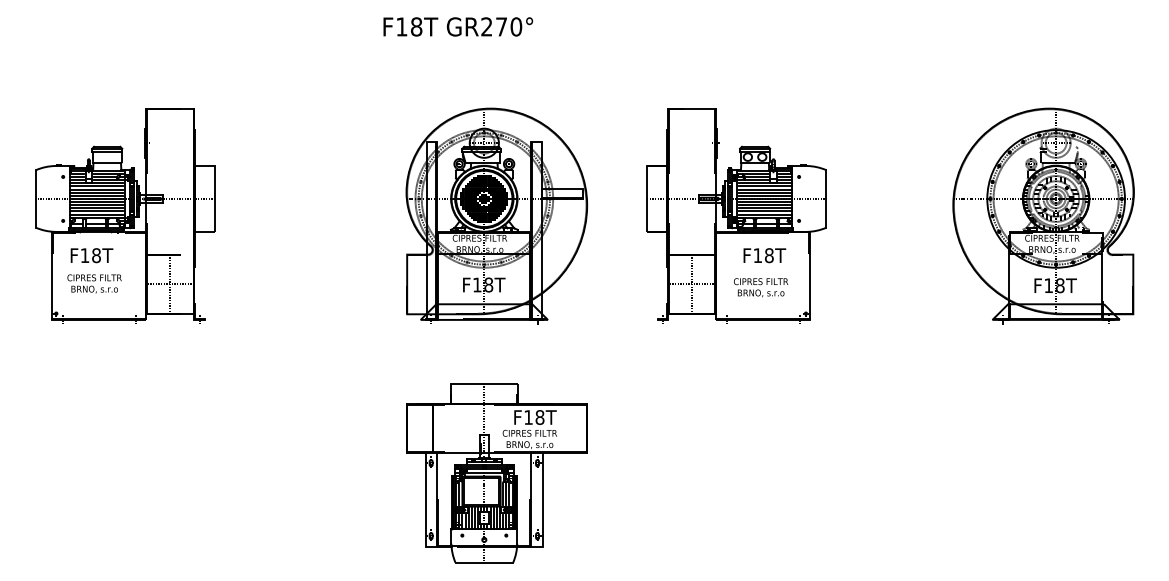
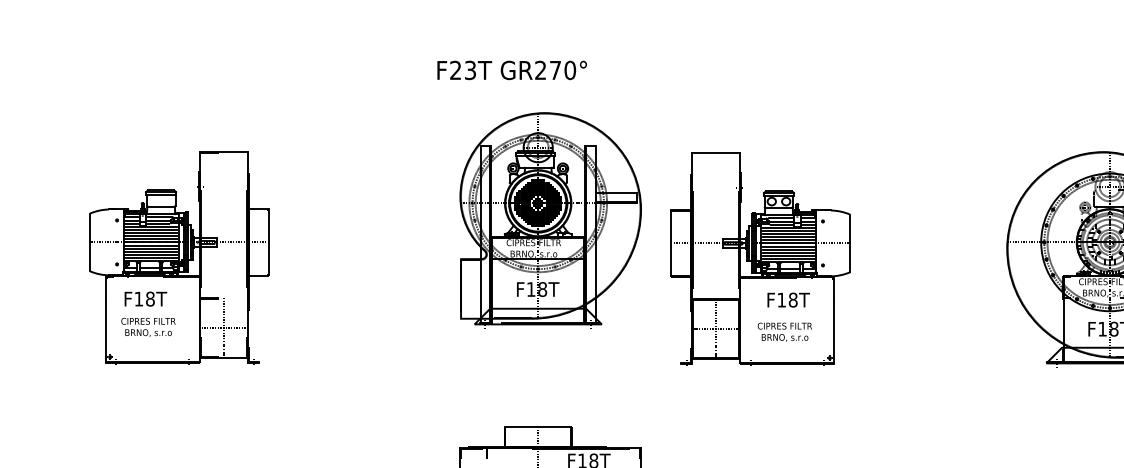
text: (409, 26) -> (463, 69), F18T -> F23T
part: (496, 215) -> (550, 219), moved
part: (736, 215) -> (760, 259), moved

